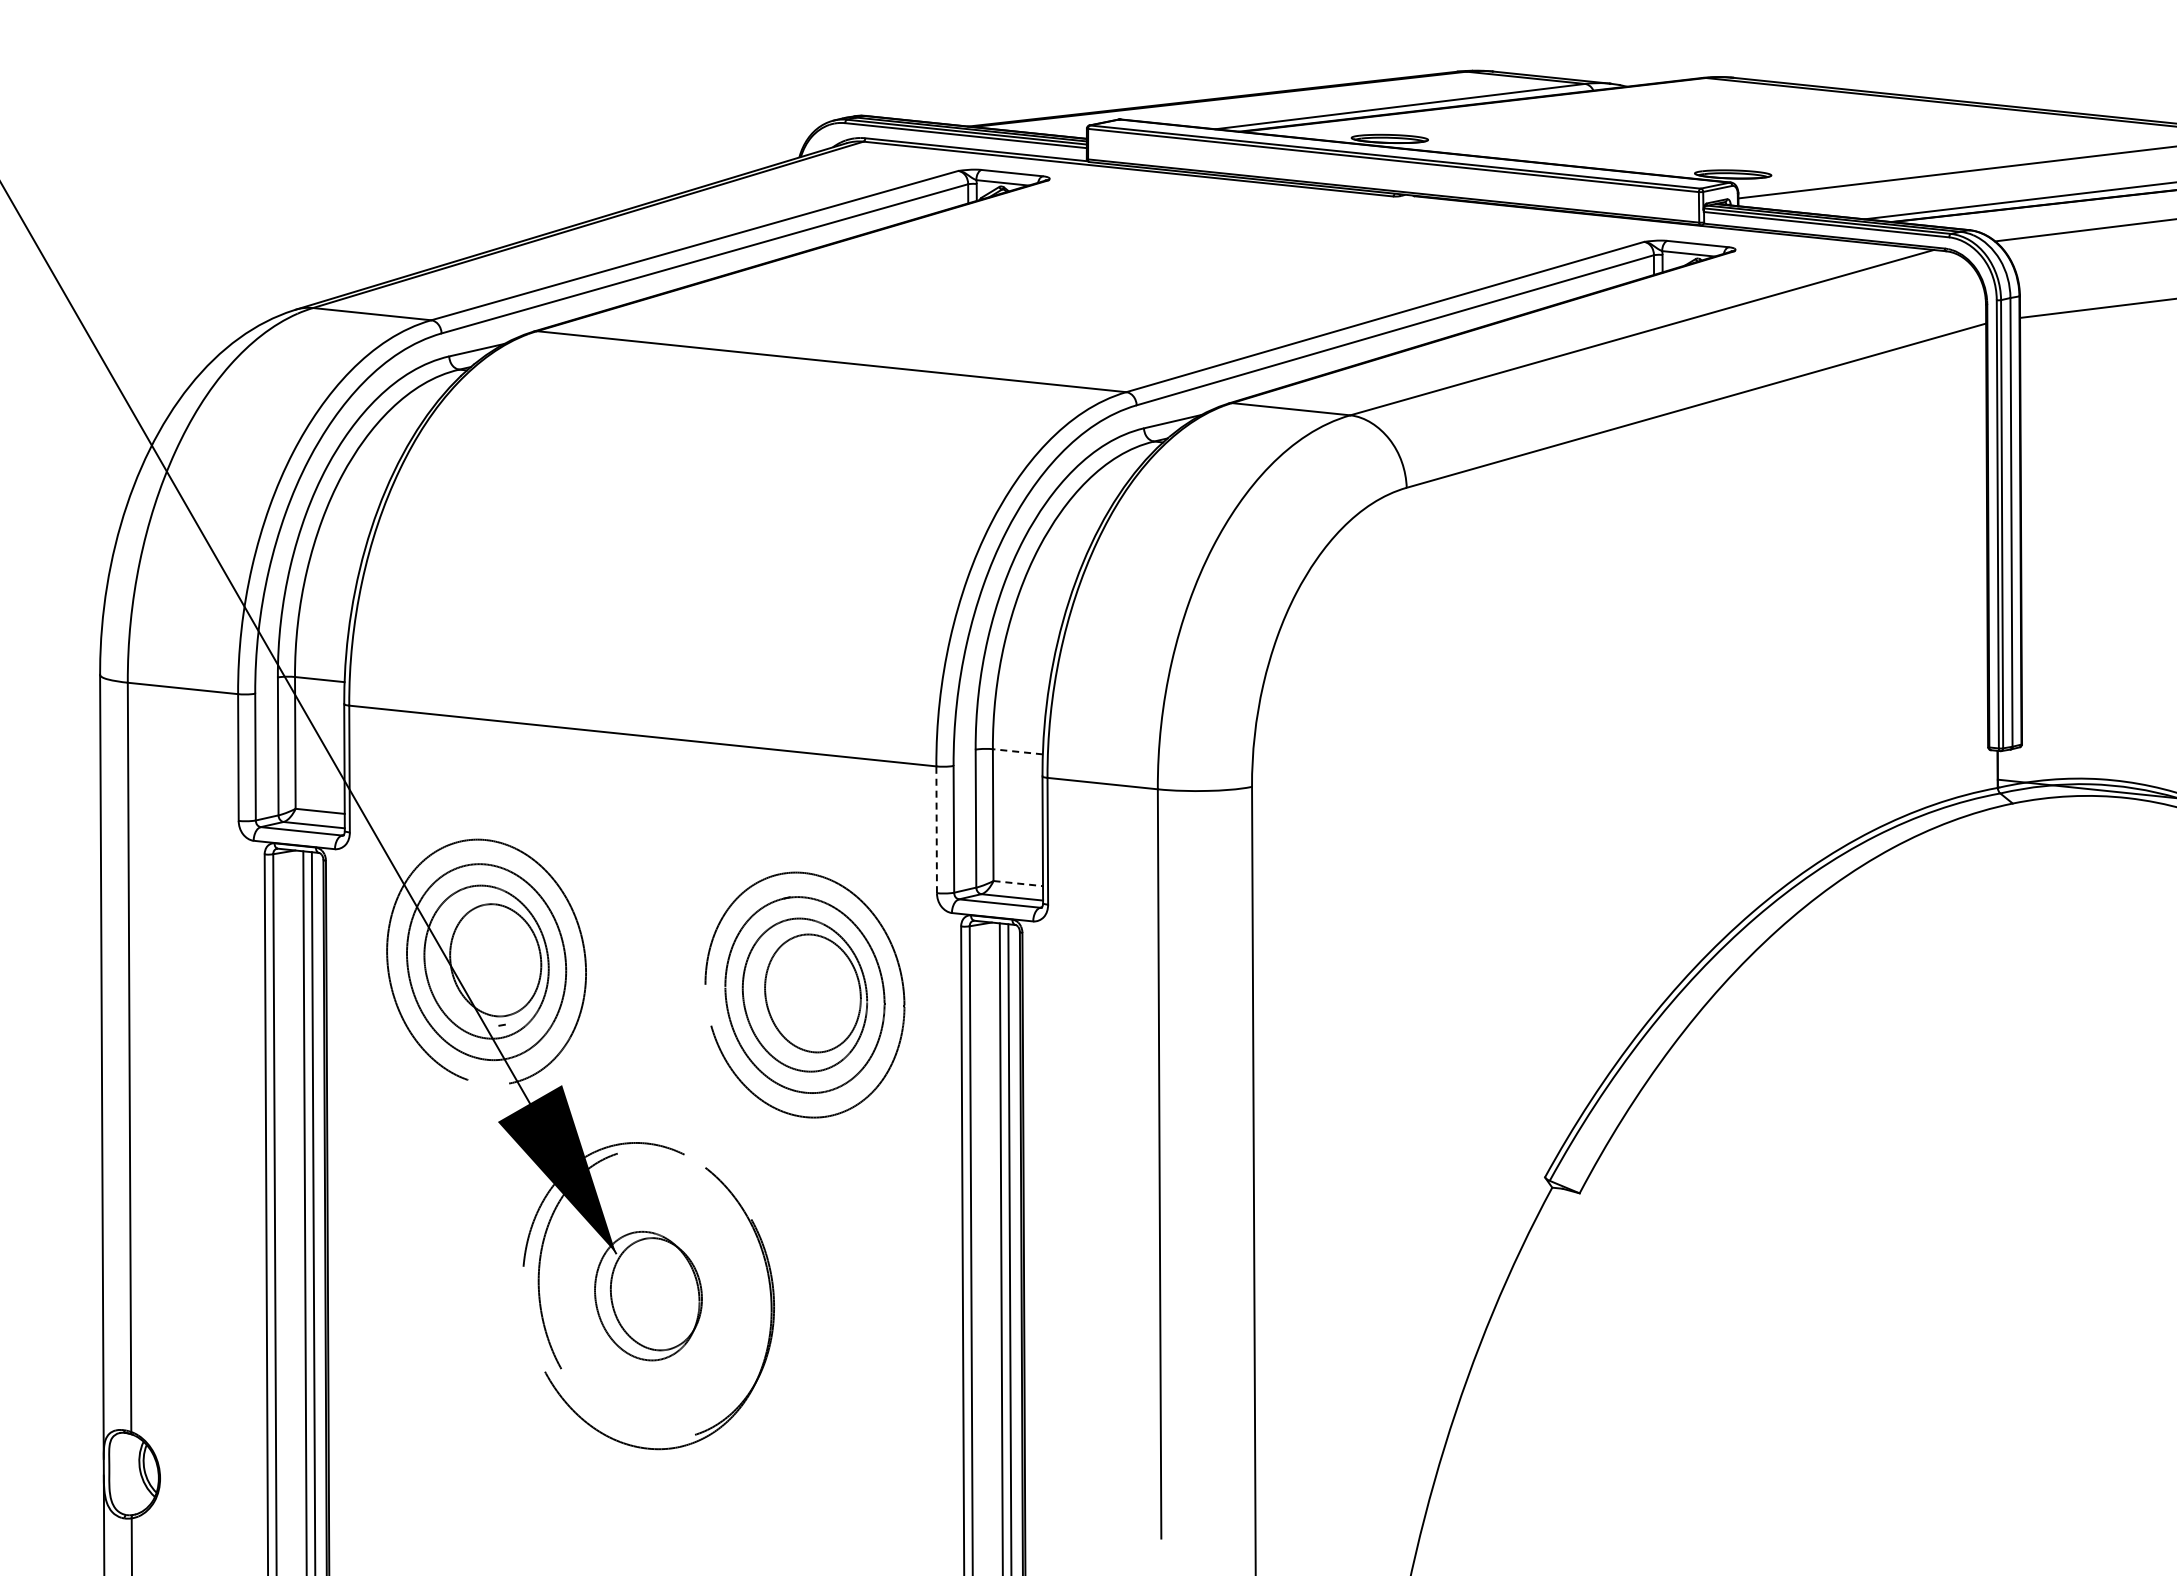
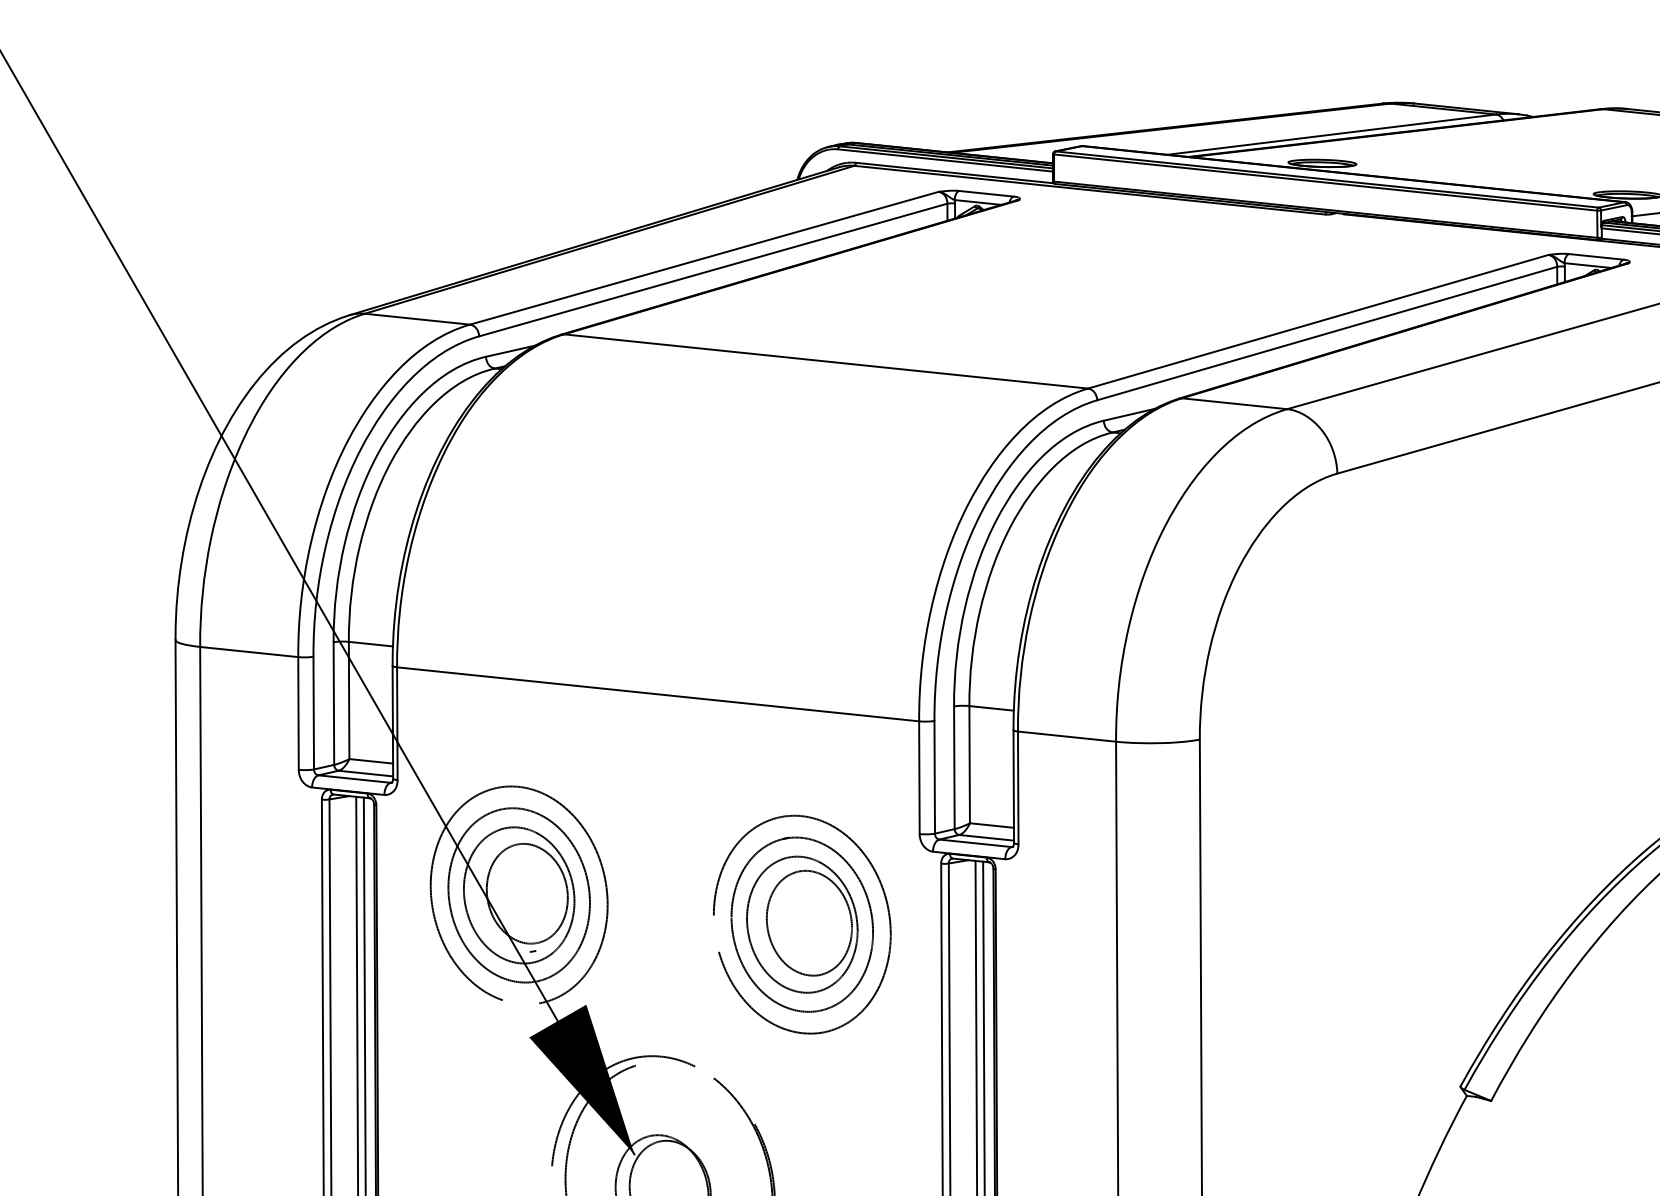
line: (1017, 751) -> (991, 708), dashed -> solid
line: (936, 829) -> (919, 777), dashed -> solid
line: (1018, 883) -> (992, 825), dashed -> solid

